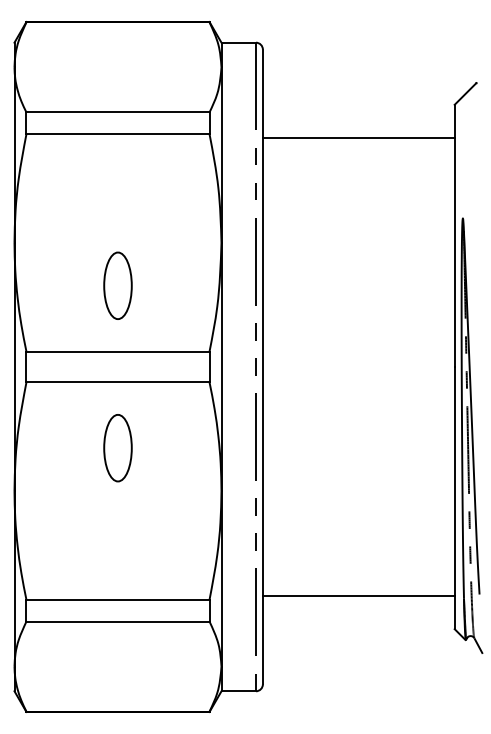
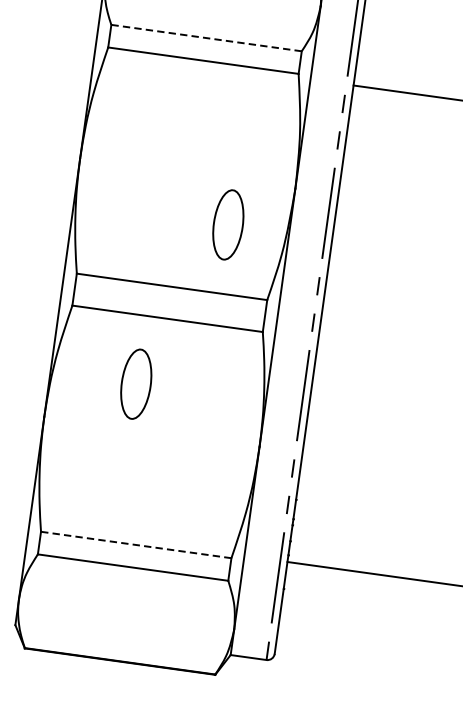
line: (118, 112) -> (207, 38), solid -> dashed
part: (117, 285) -> (227, 224), moved
part: (117, 448) -> (135, 384), moved
line: (118, 599) -> (136, 544), solid -> dashed

